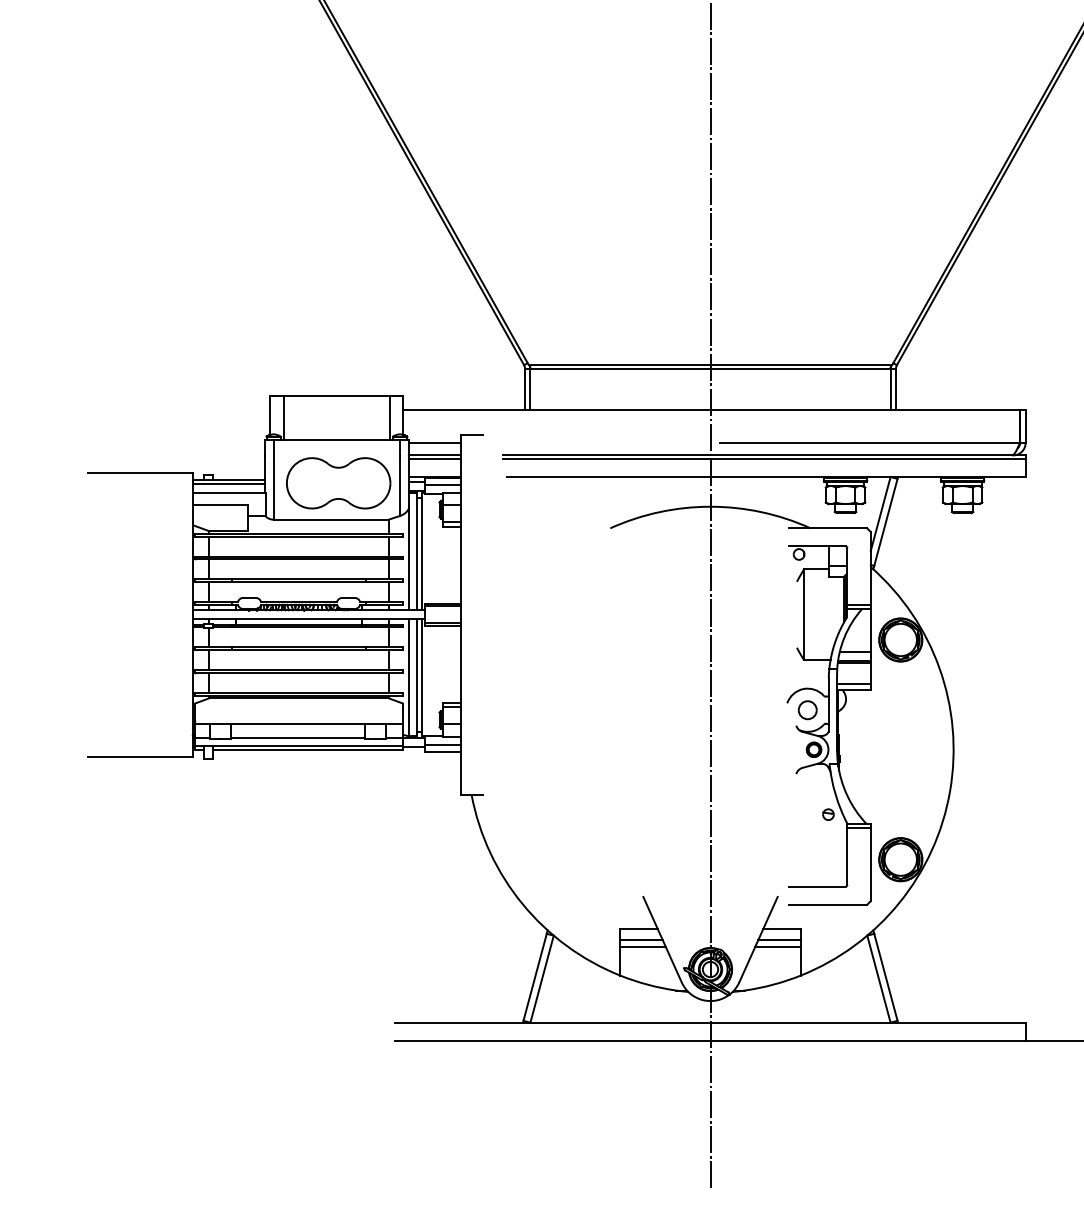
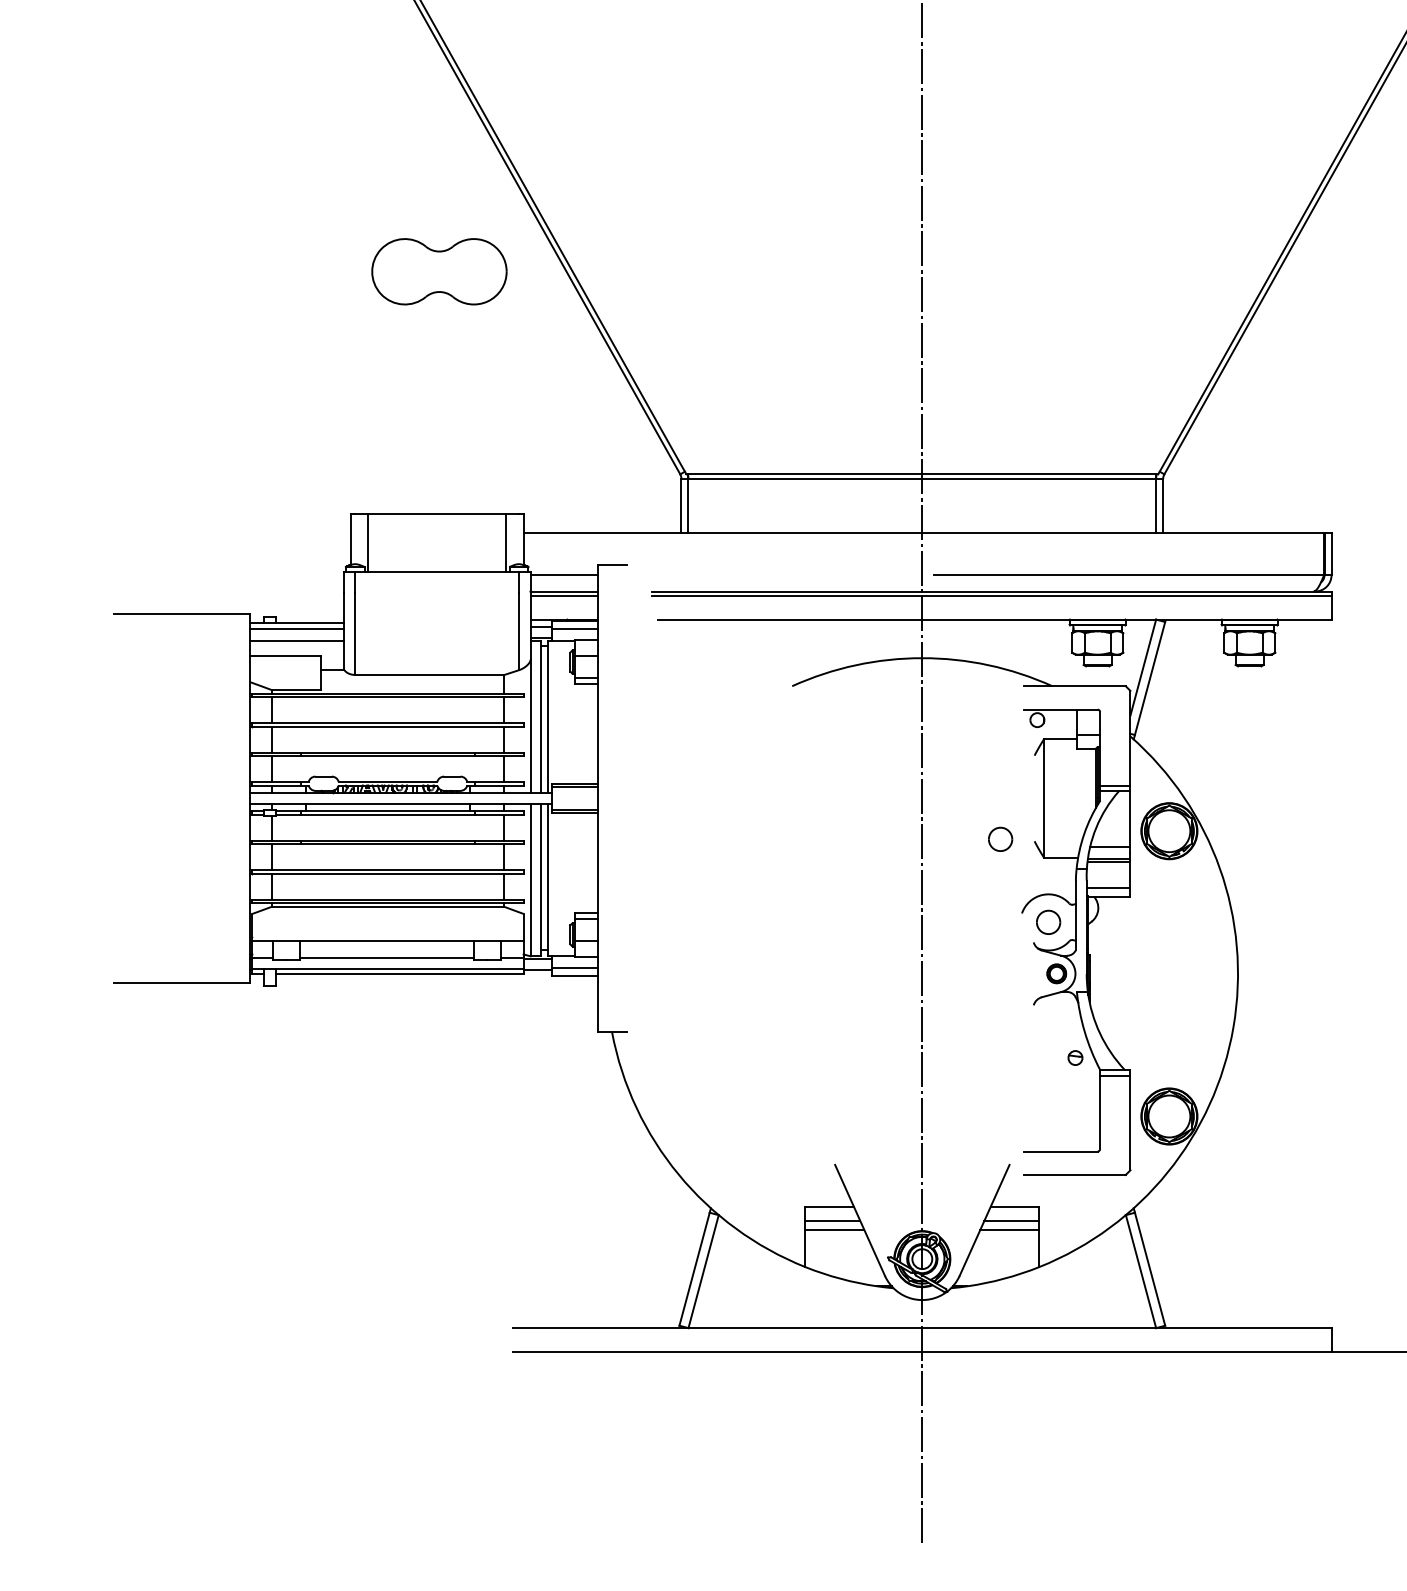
part: (338, 483) -> (439, 271), moved
part: (770, 645) -> (1000, 838), added

